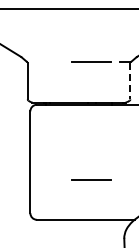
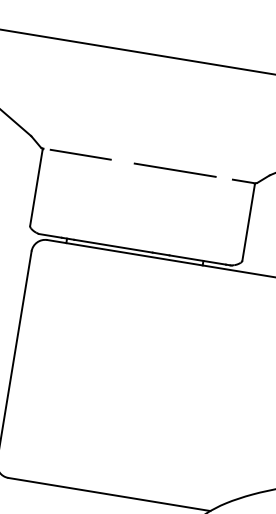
line: (45, 62) -> (79, 155), added
line: (130, 81) -> (248, 223), dashed -> solid
line: (91, 179) -> (134, 413), removed

